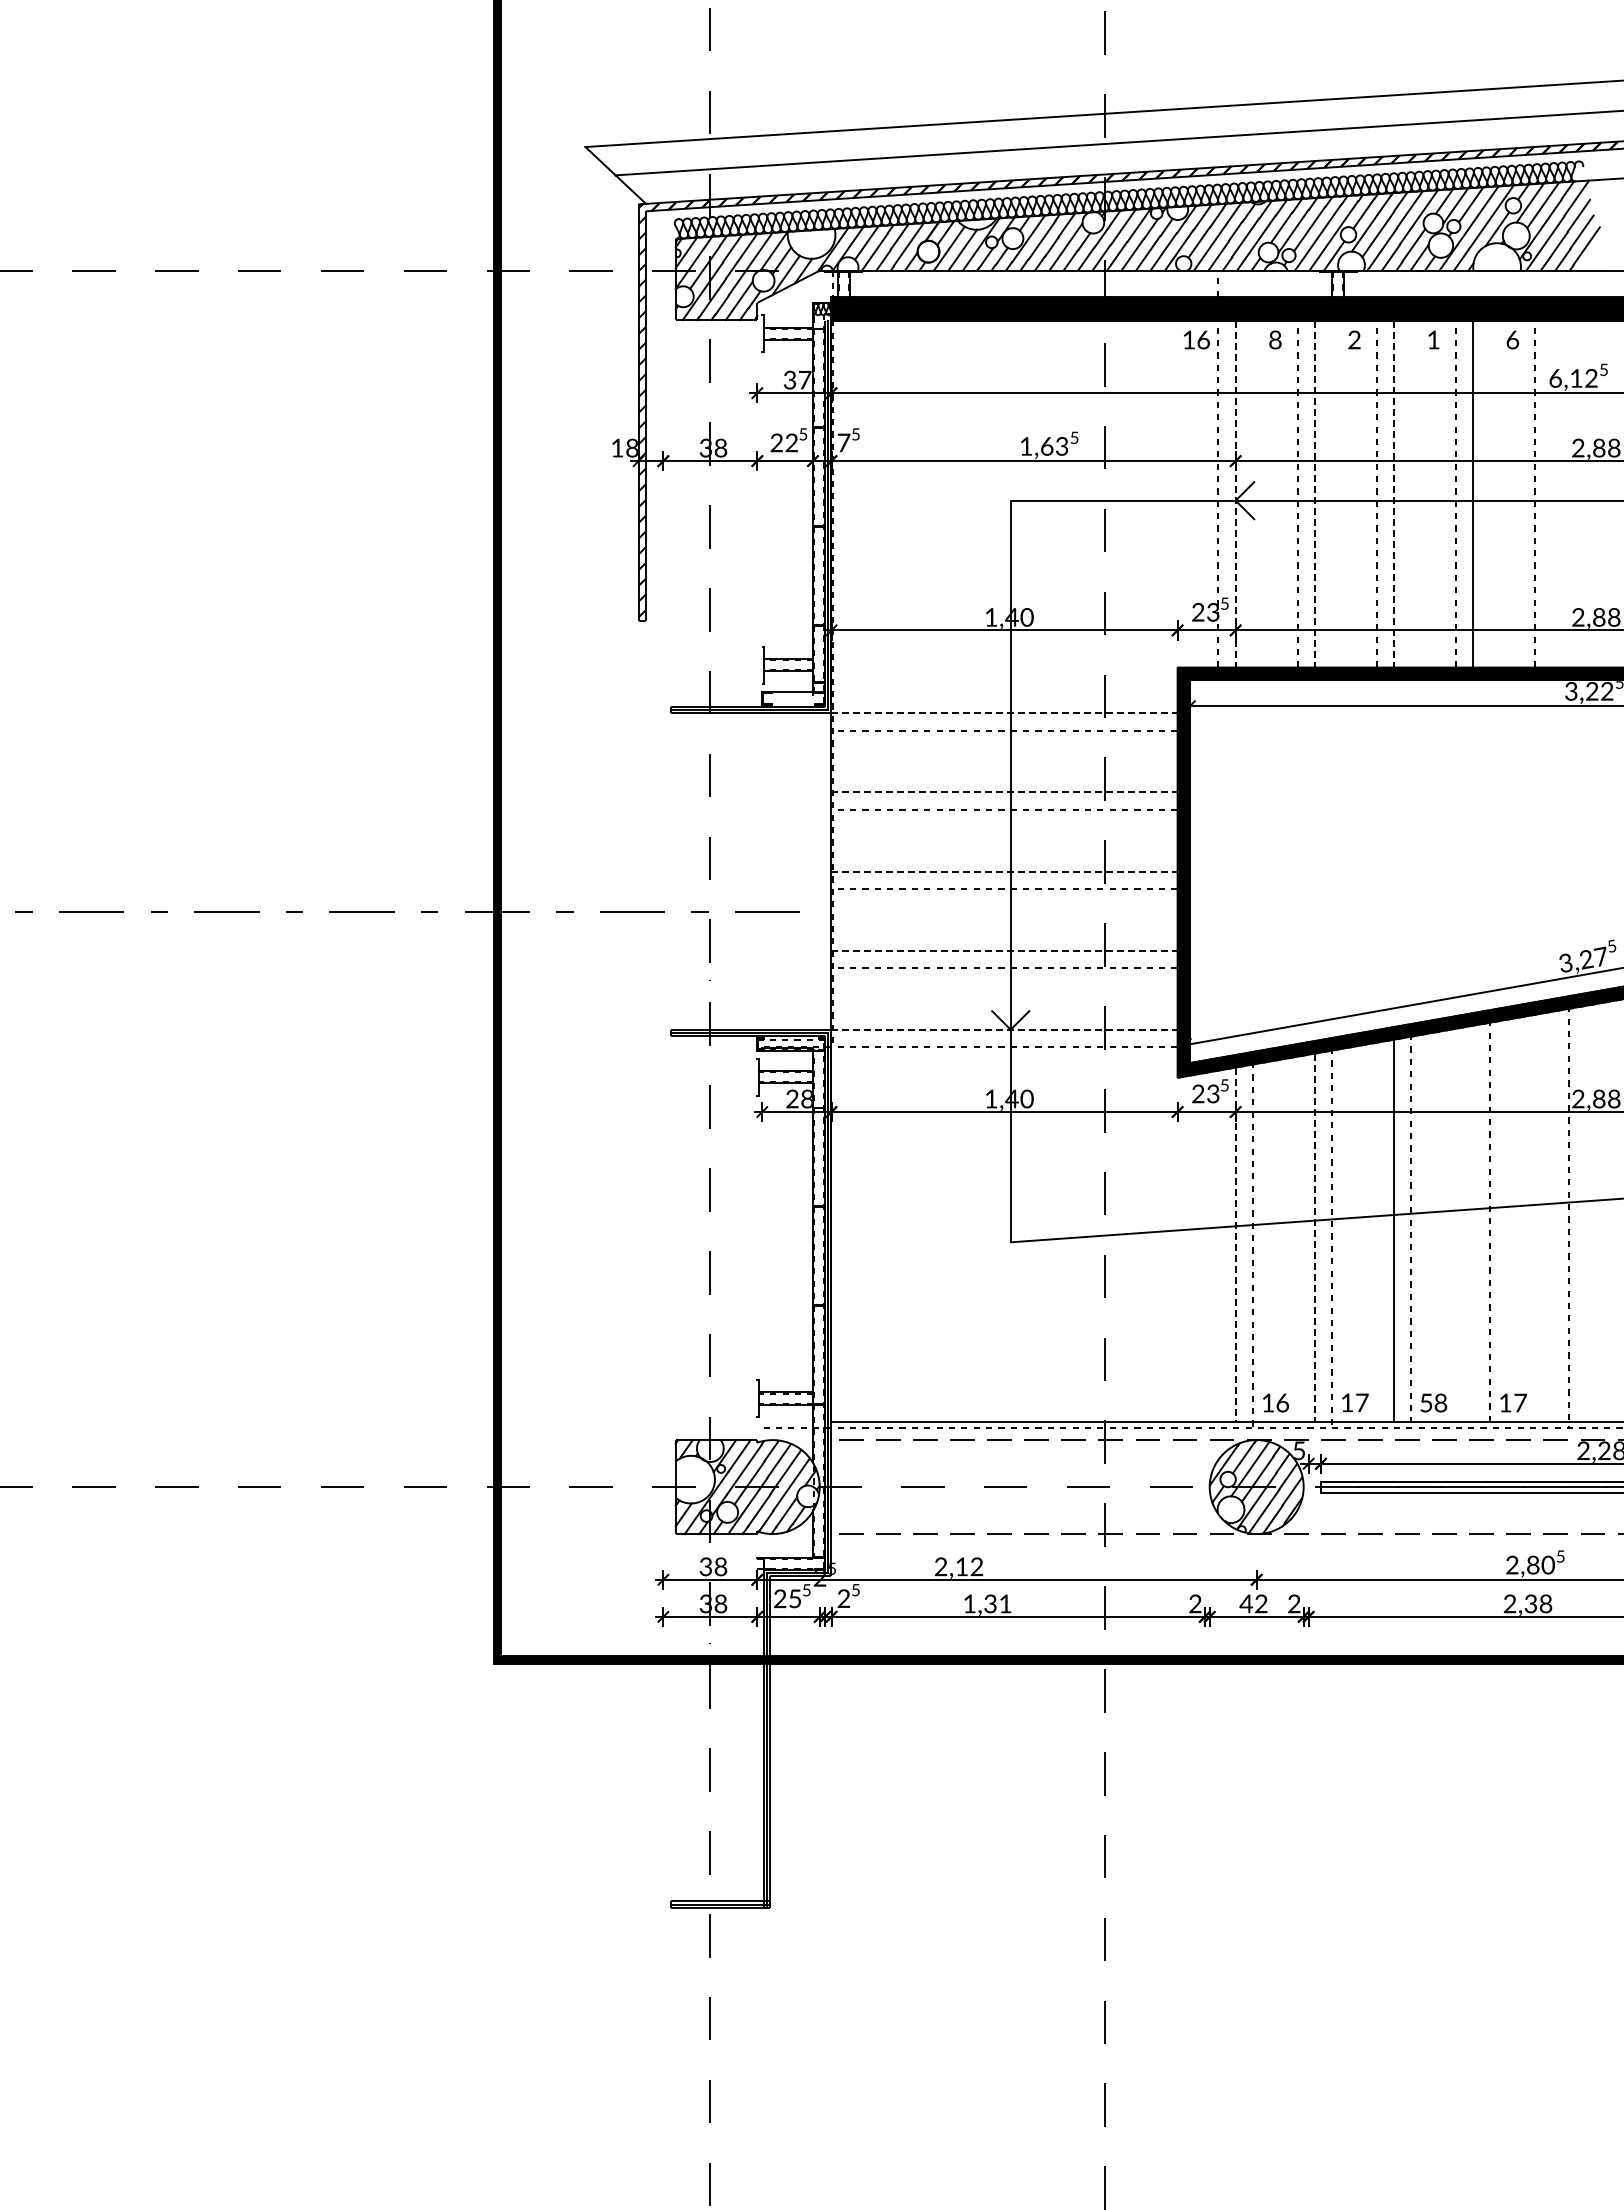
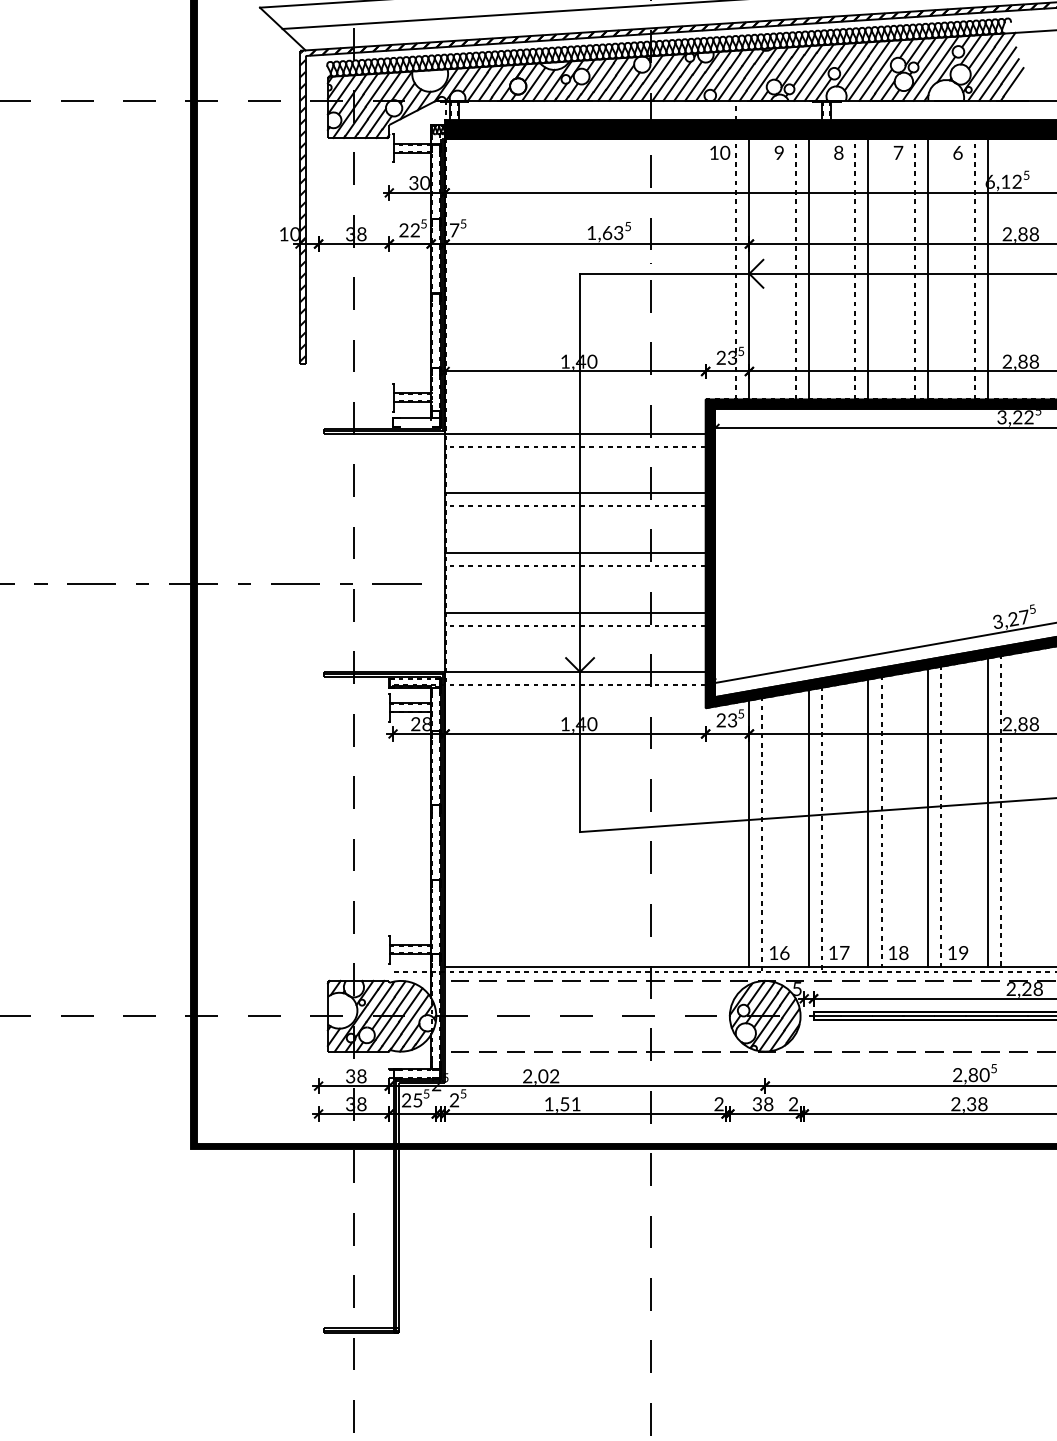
text: (1203, 339) -> (725, 152), 6 -> 0
text: (1433, 339) -> (898, 152), 1 -> 7
text: (1275, 340) -> (779, 153), 8 -> 9
text: (1354, 340) -> (838, 153), 2 -> 8
text: (804, 379) -> (424, 182), 37 -> 30
text: (631, 448) -> (294, 234), 18 -> 10
line: (1552, 495) -> (987, 269), added
line: (1235, 496) -> (749, 270), dashed -> solid
line: (1314, 496) -> (808, 270), dashed -> solid
line: (1393, 496) -> (868, 270), dashed -> solid
line: (1006, 713) -> (576, 434), dashed -> solid
line: (1006, 792) -> (576, 493), dashed -> solid
line: (1006, 871) -> (576, 552), dashed -> solid
line: (1006, 950) -> (576, 612), dashed -> solid
line: (1006, 1029) -> (576, 671), dashed -> solid
line: (1552, 1216) -> (987, 812), added
line: (1473, 1223) -> (928, 817), added
line: (1314, 1237) -> (808, 828), dashed -> solid
line: (1235, 1244) -> (749, 833), dashed -> solid
text: (1426, 1402) -> (893, 952), 5 -> 1
text: (1520, 1402) -> (963, 952), 17 -> 19
text: (961, 1566) -> (543, 1076), 2,12 -> 2,02
text: (990, 1603) -> (564, 1103), 1,31 -> 1,51
text: (1253, 1603) -> (762, 1103), 42 -> 38

